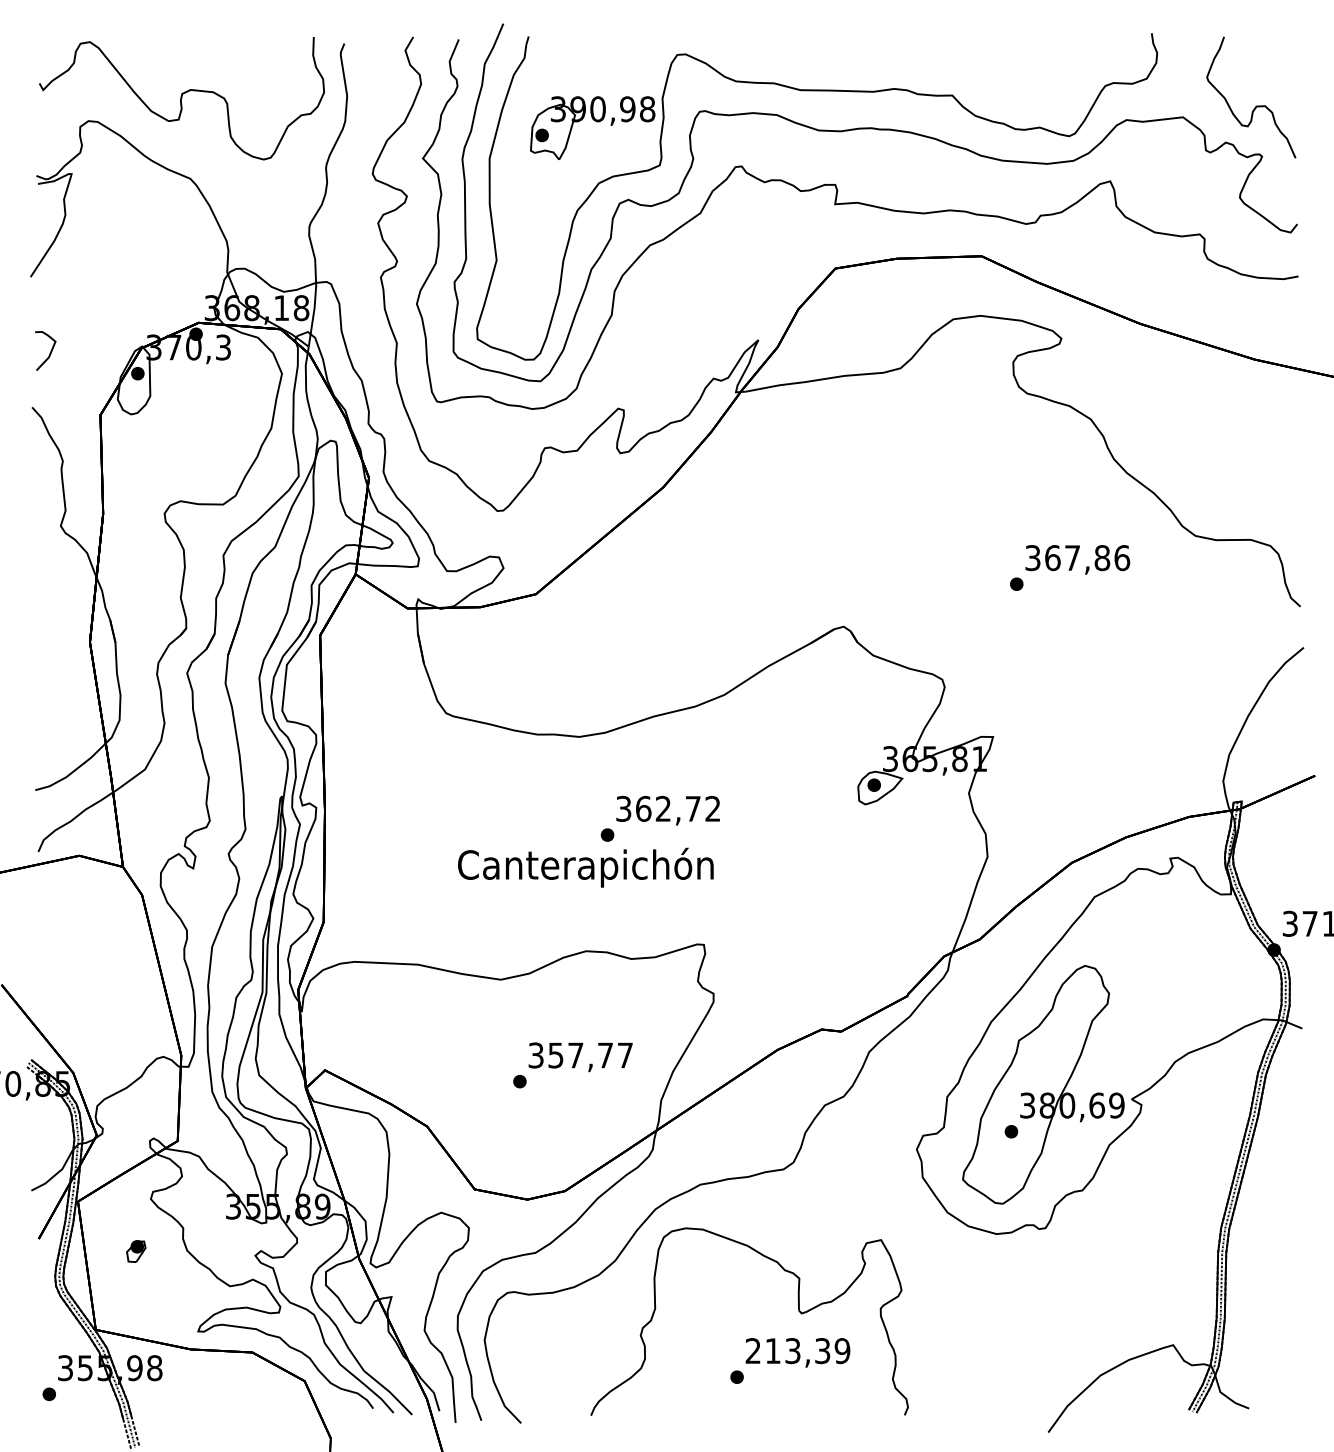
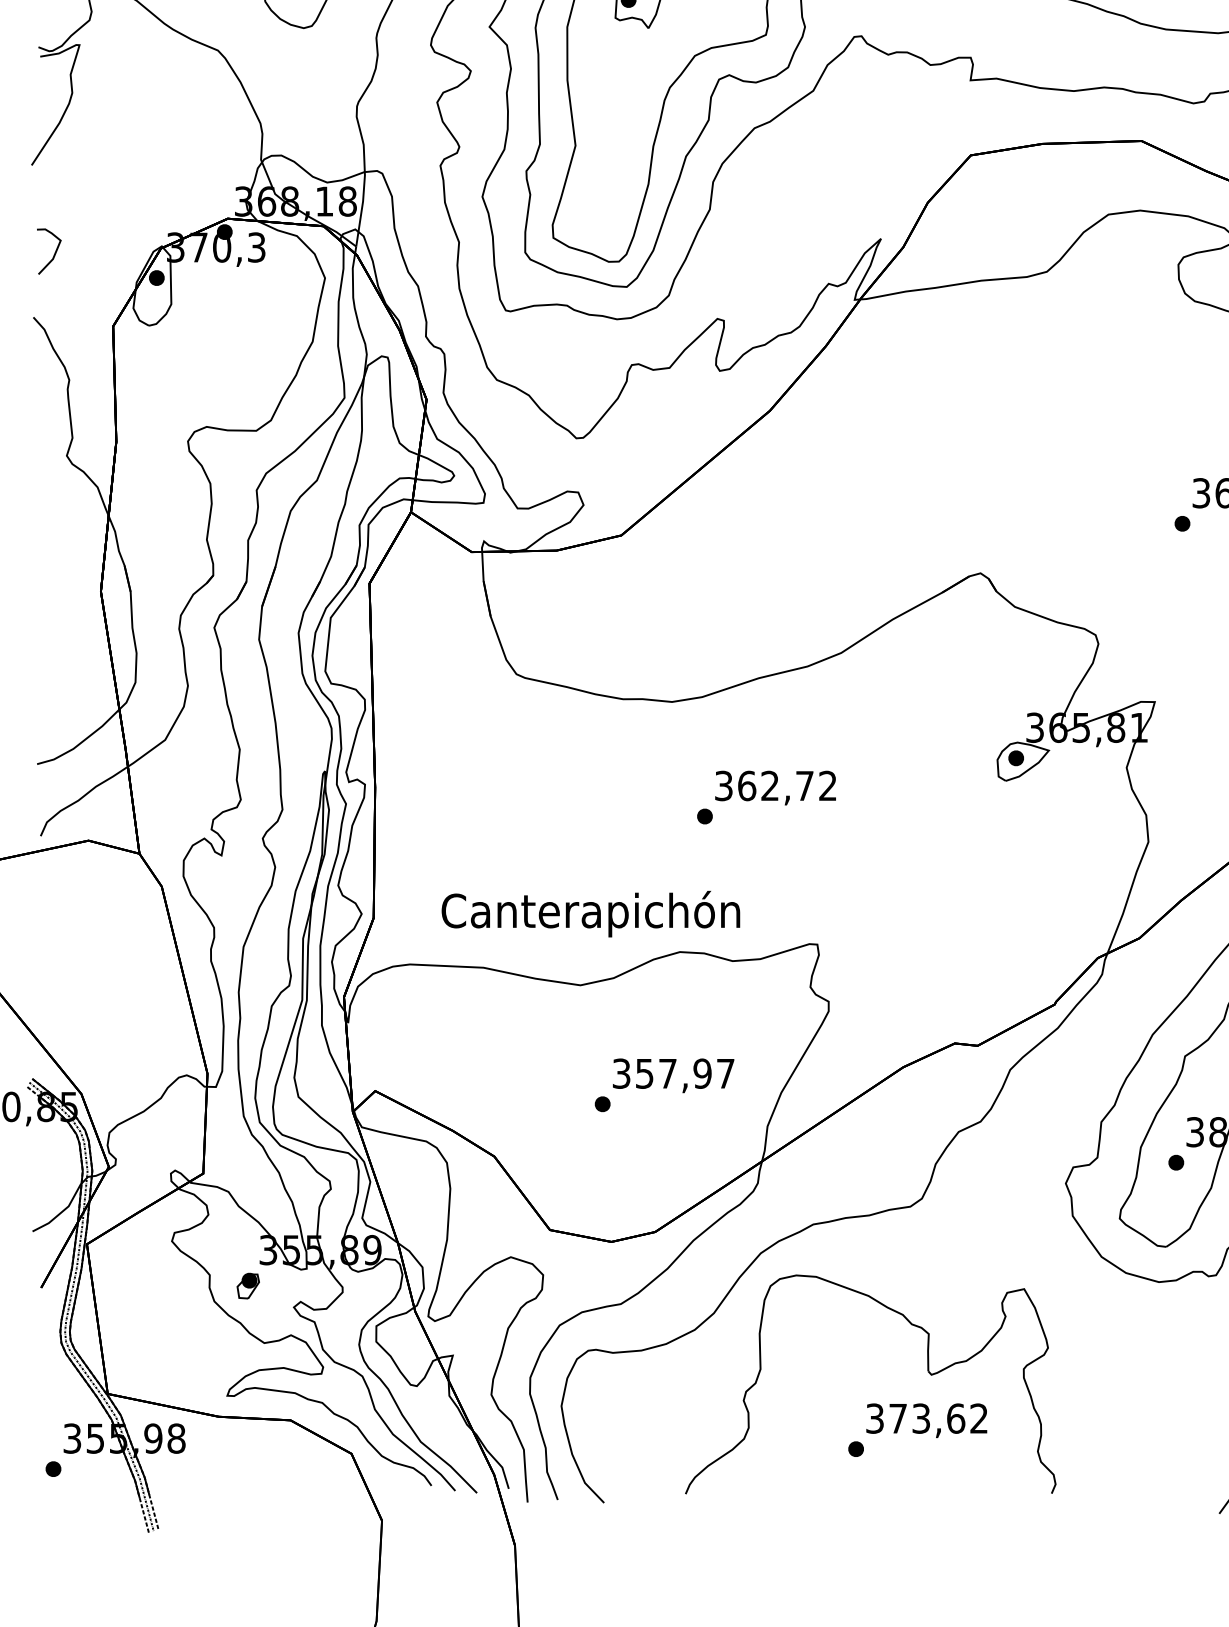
text: (585, 867) -> (590, 913), moved
text: (605, 1055) -> (702, 1073), 357,77 -> 357,97
part: (136, 1251) -> (248, 1286), moved
text: (797, 1351) -> (926, 1419), 213,39 -> 373,62

